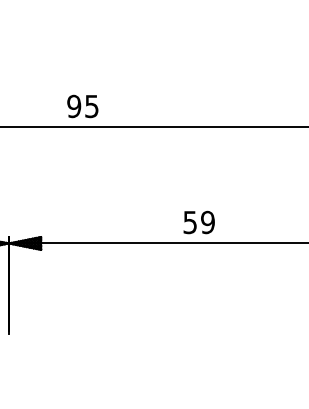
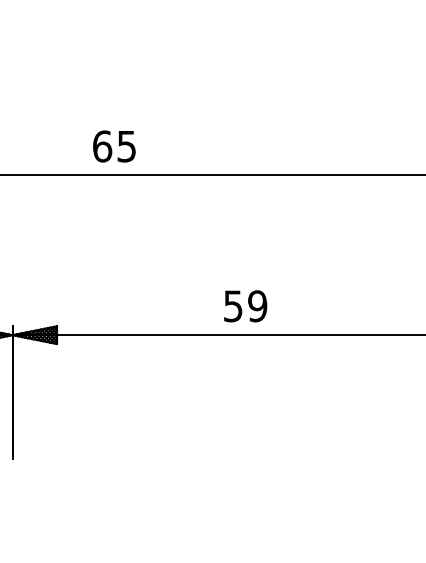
text: (74, 106) -> (102, 146), 95 -> 65
text: (198, 222) -> (244, 306), moved

